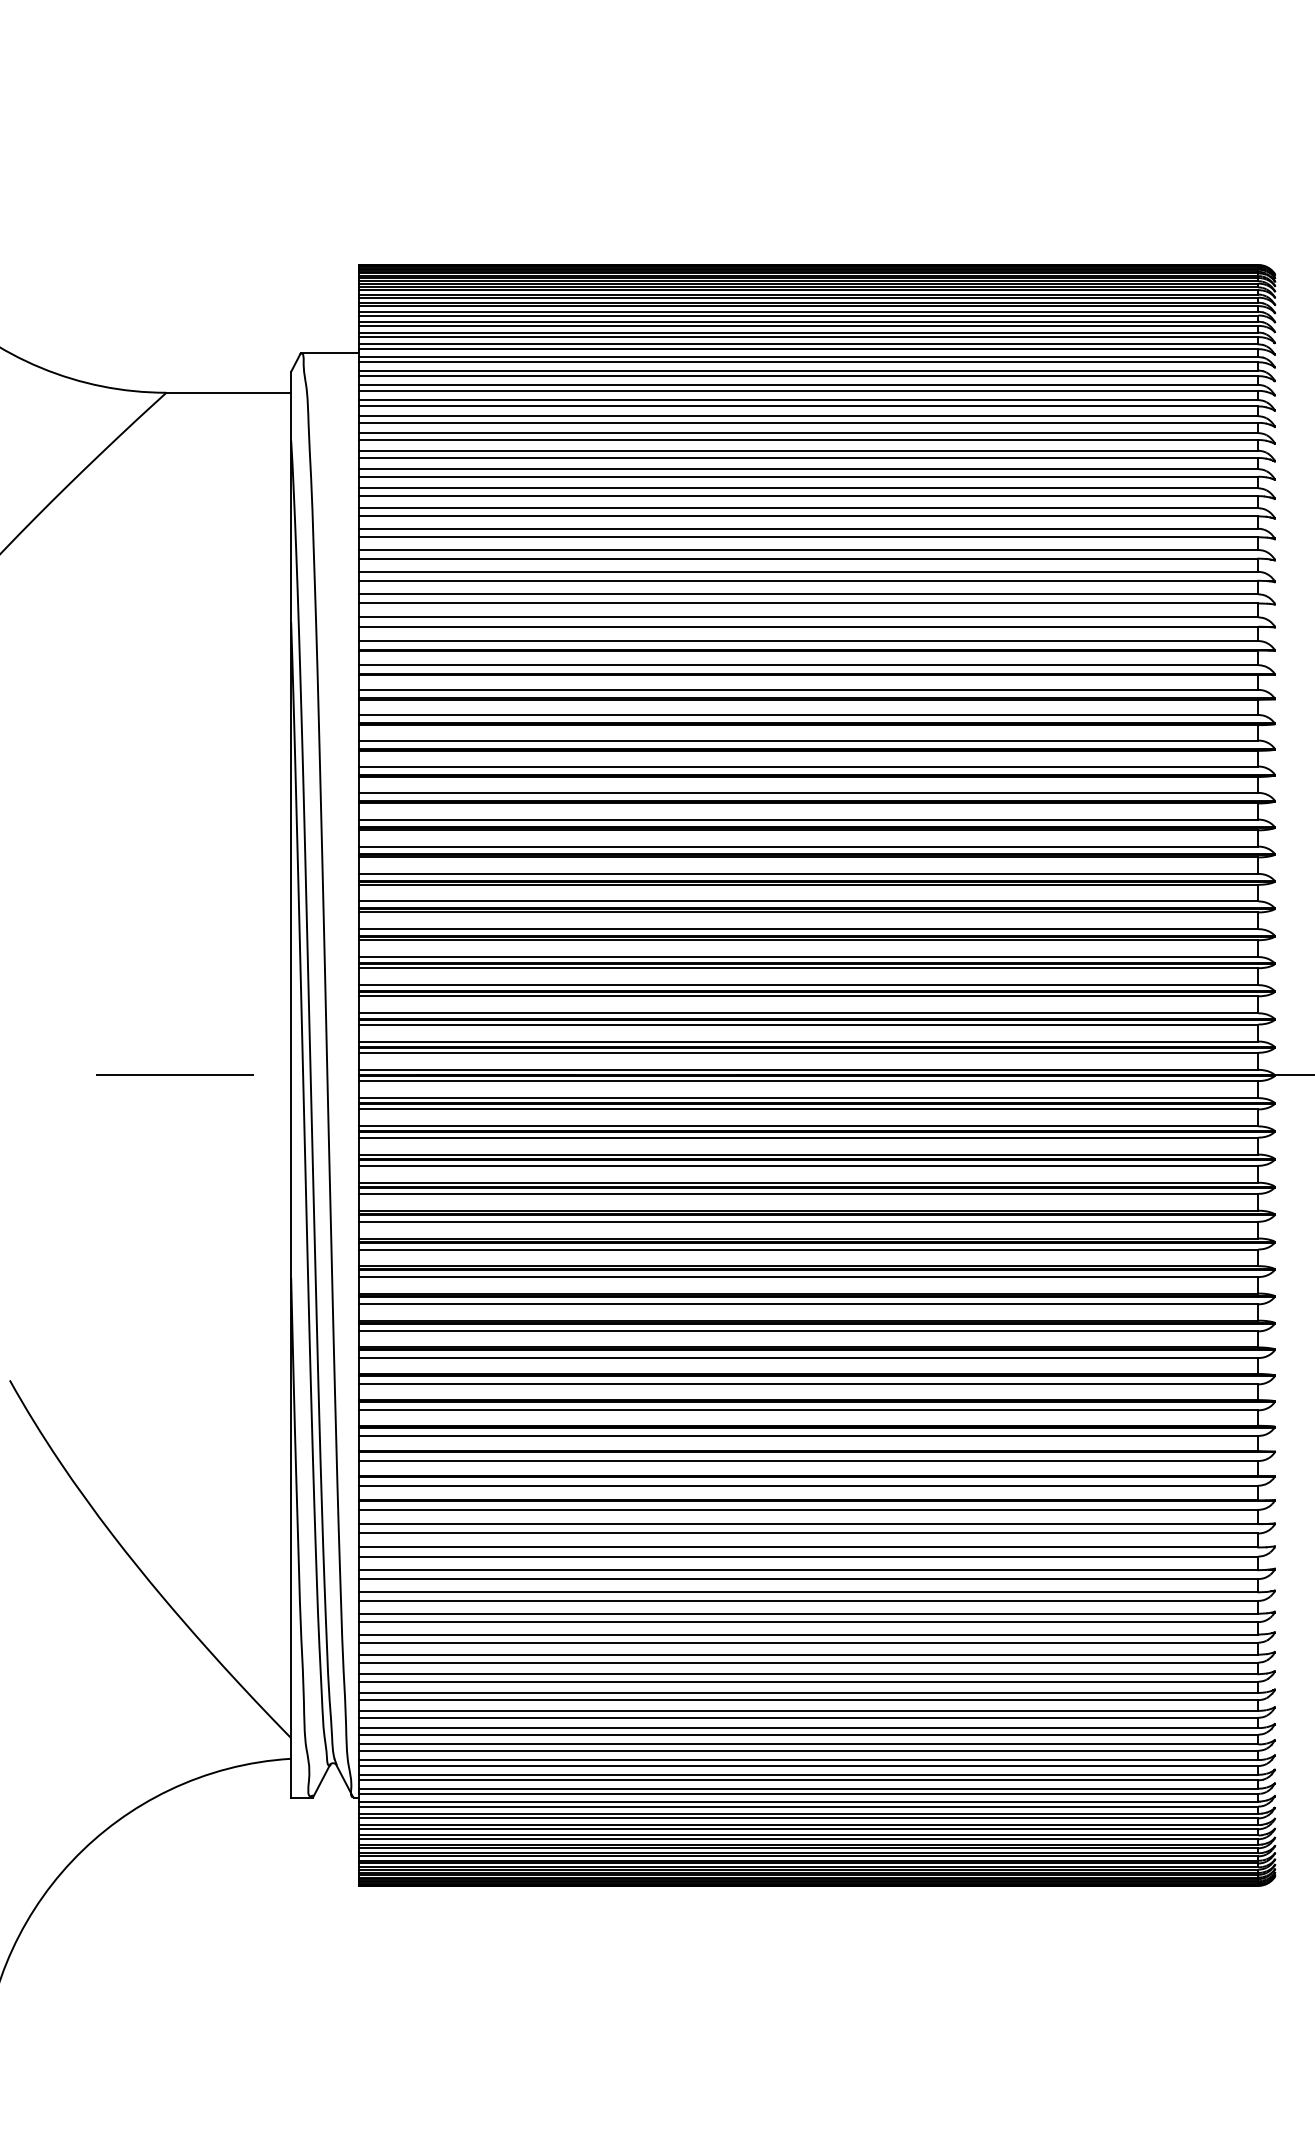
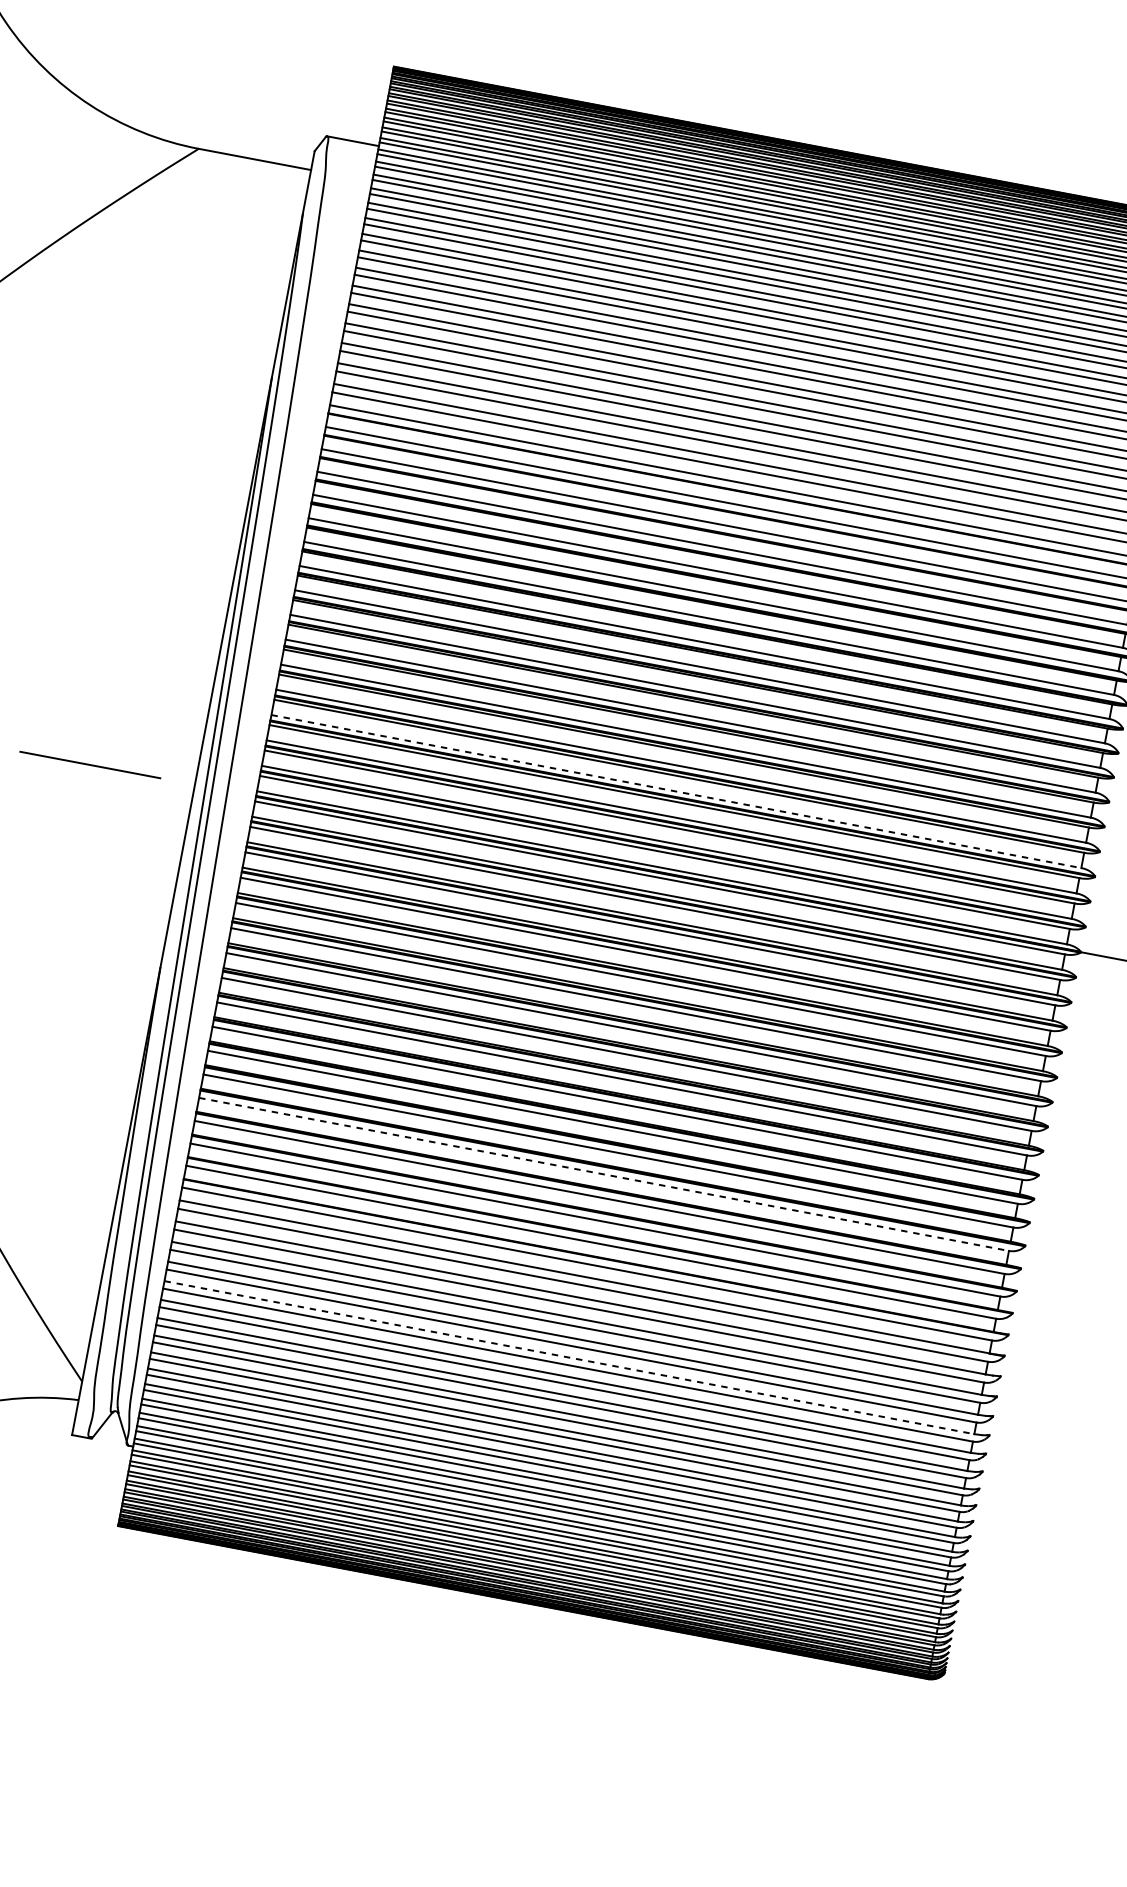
line: (808, 985) -> (676, 791), solid -> dashed
line: (808, 1410) -> (603, 1174), solid -> dashed
line: (808, 1613) -> (569, 1357), solid -> dashed

